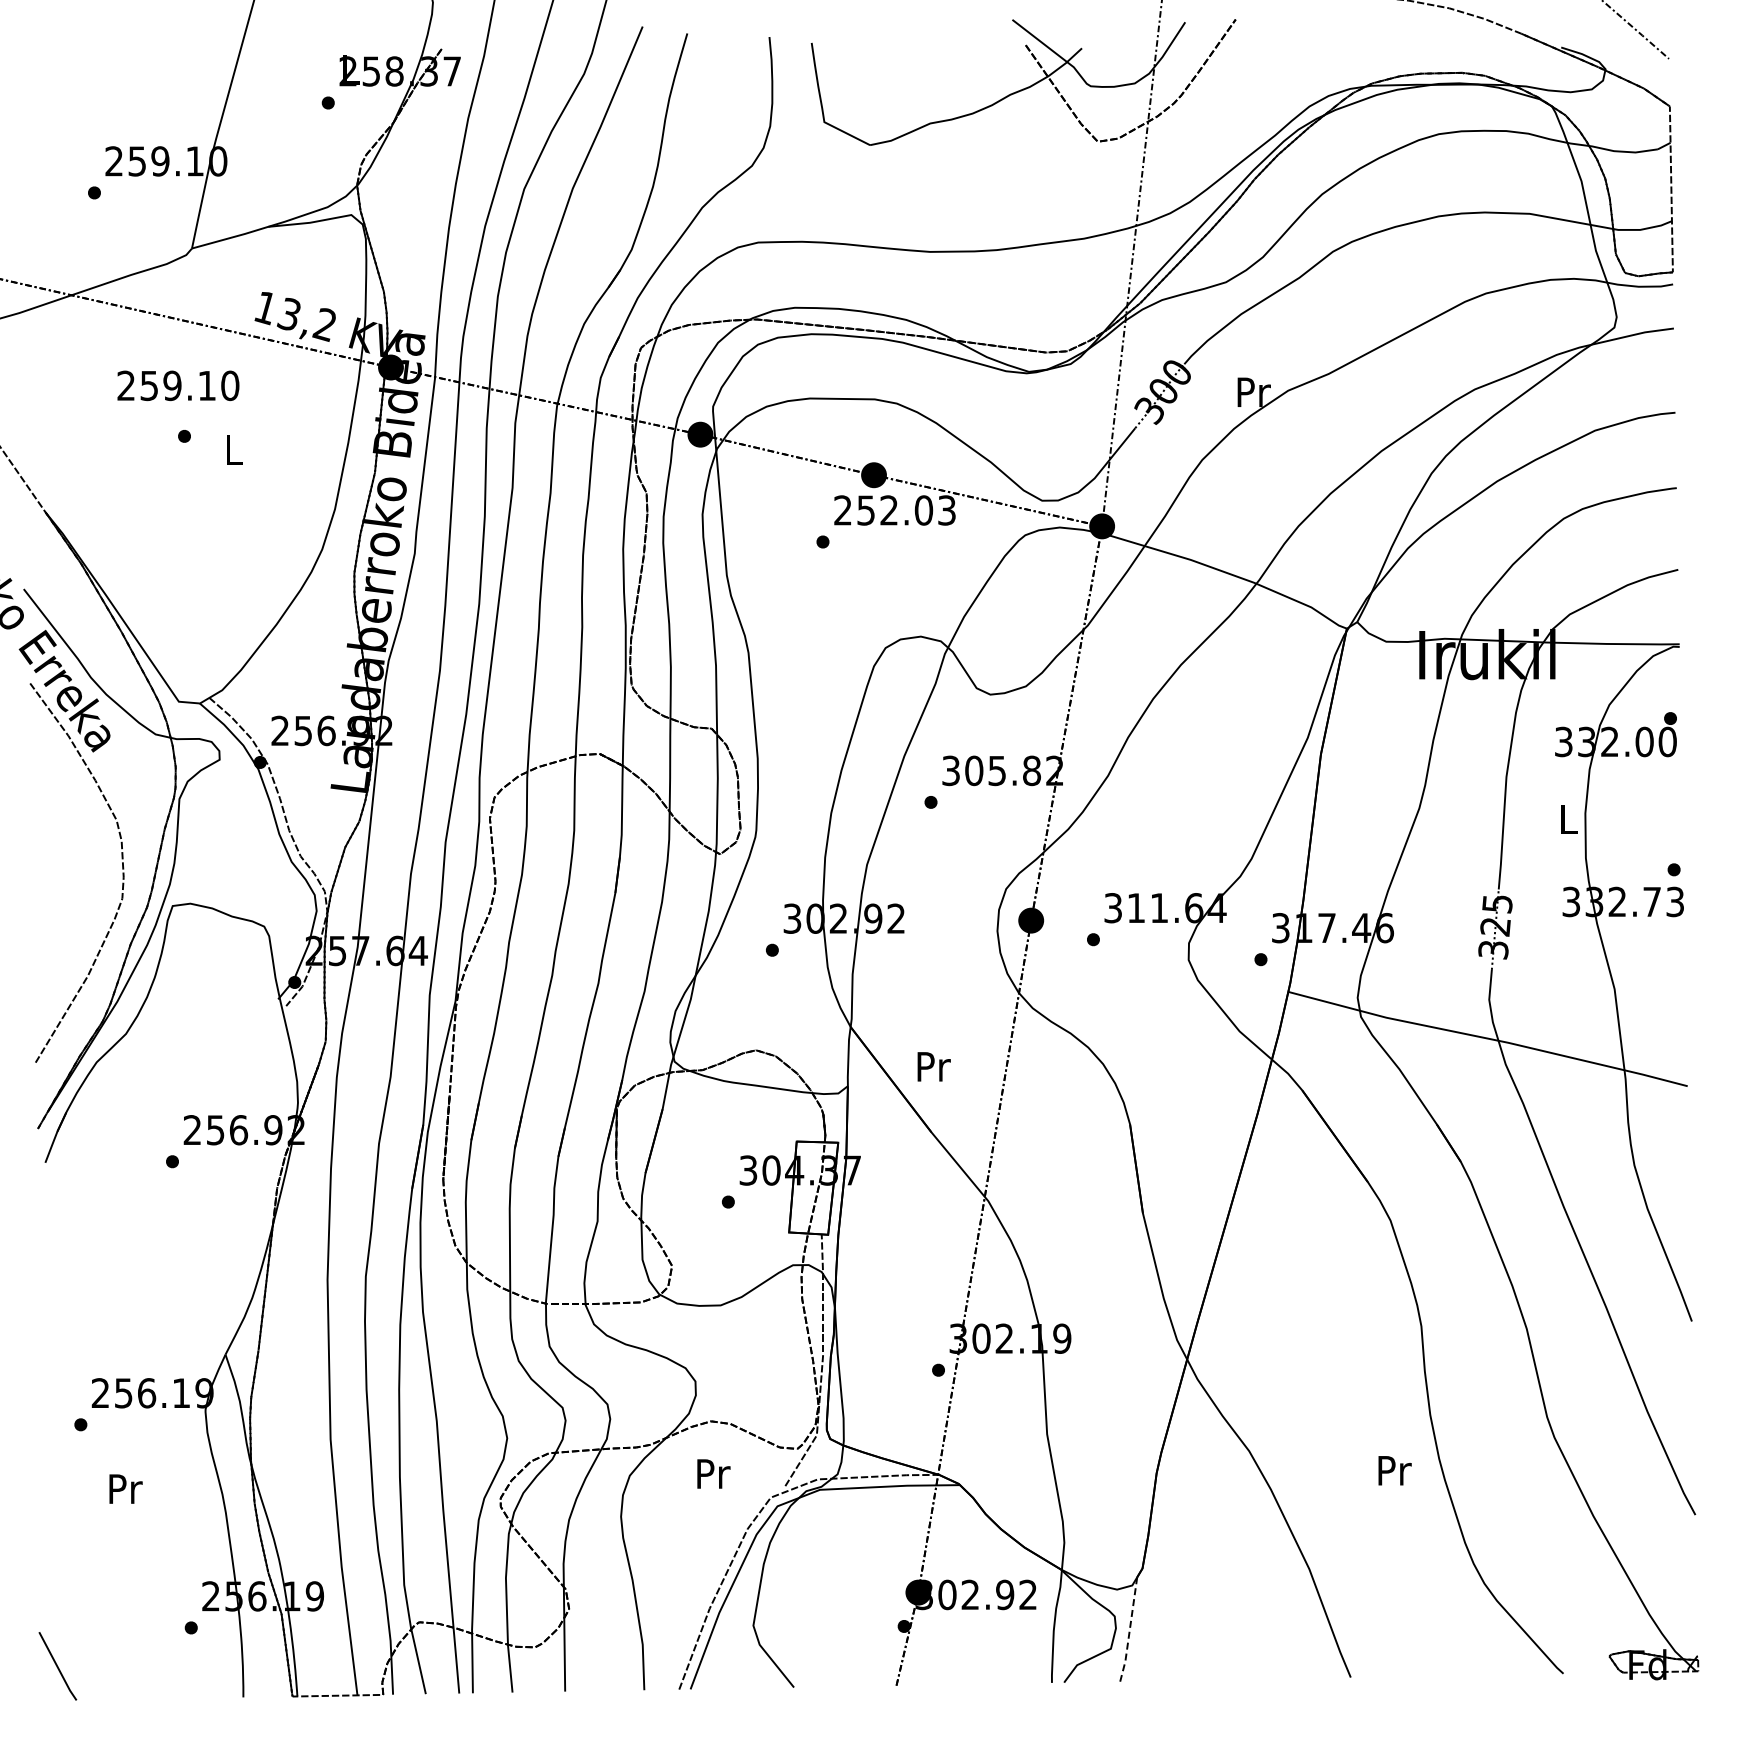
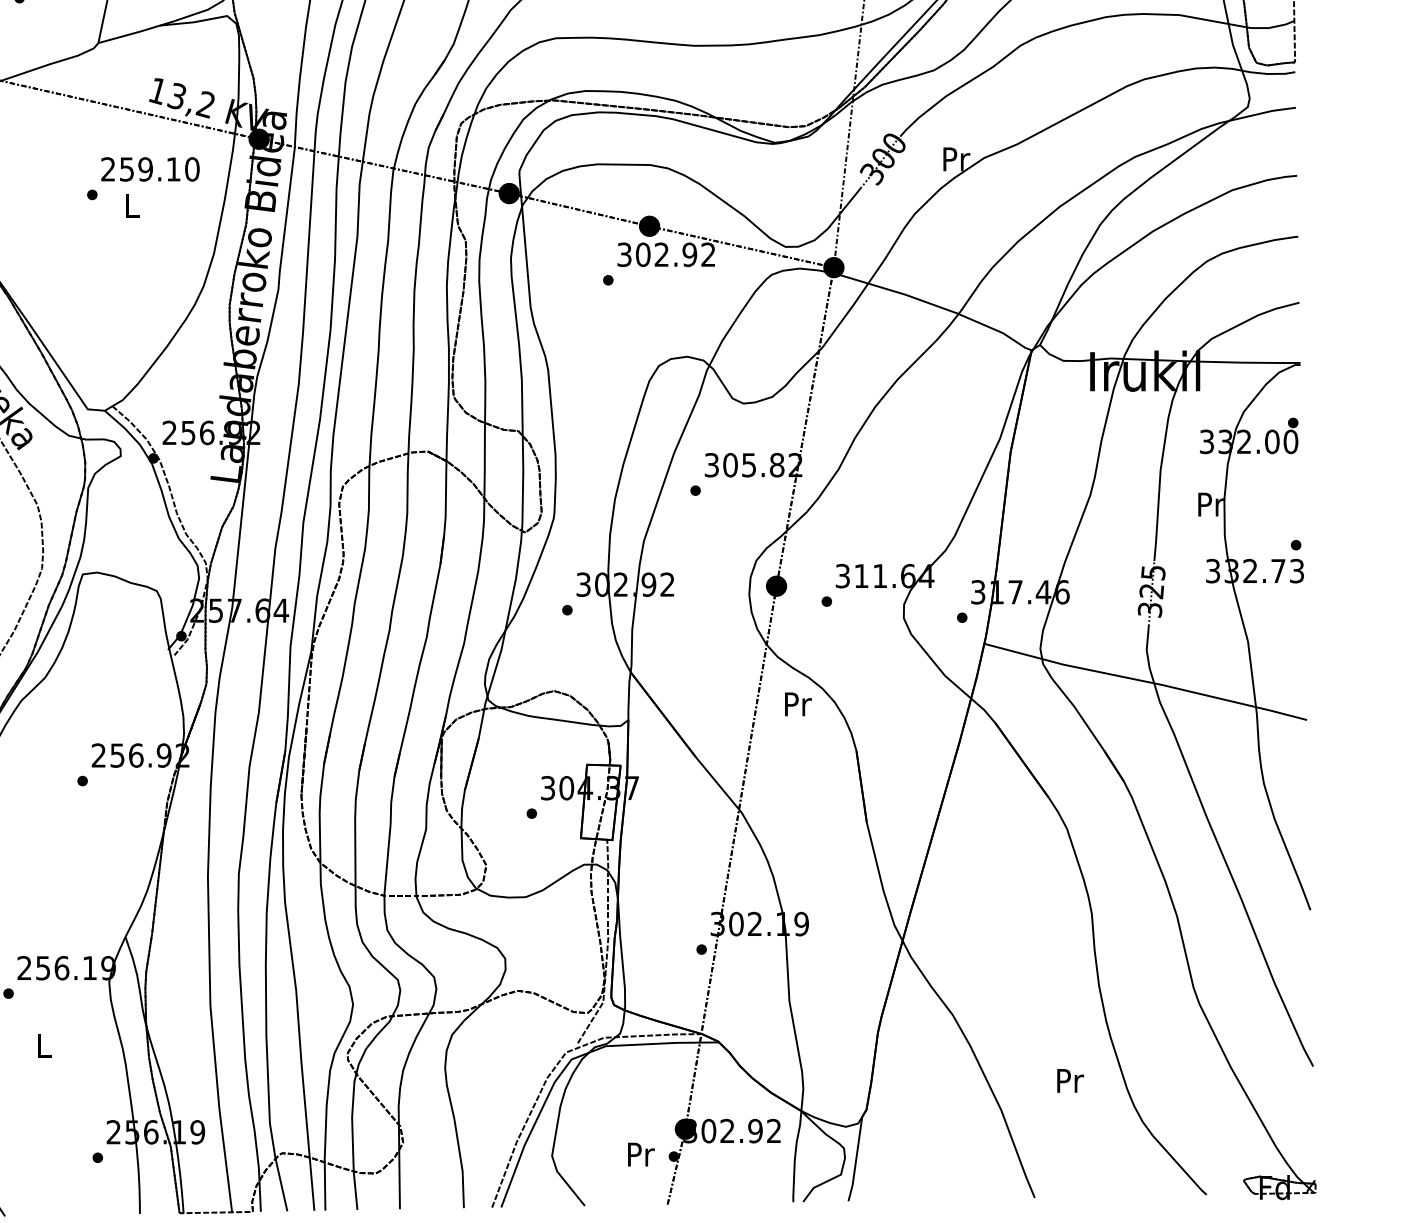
text: (178, 385) -> (150, 169), moved
text: (894, 510) -> (666, 254), 252.03 -> 302.92
text: (1569, 819) -> (1211, 504), L -> Pr
text: (933, 1066) -> (797, 704), moved
text: (1394, 1470) -> (1070, 1080), moved
text: (713, 1473) -> (641, 1154), moved
text: (125, 1488) -> (44, 1045), Pr -> L
line: (1129, 1630) -> (855, 1159), dashed -> solid

